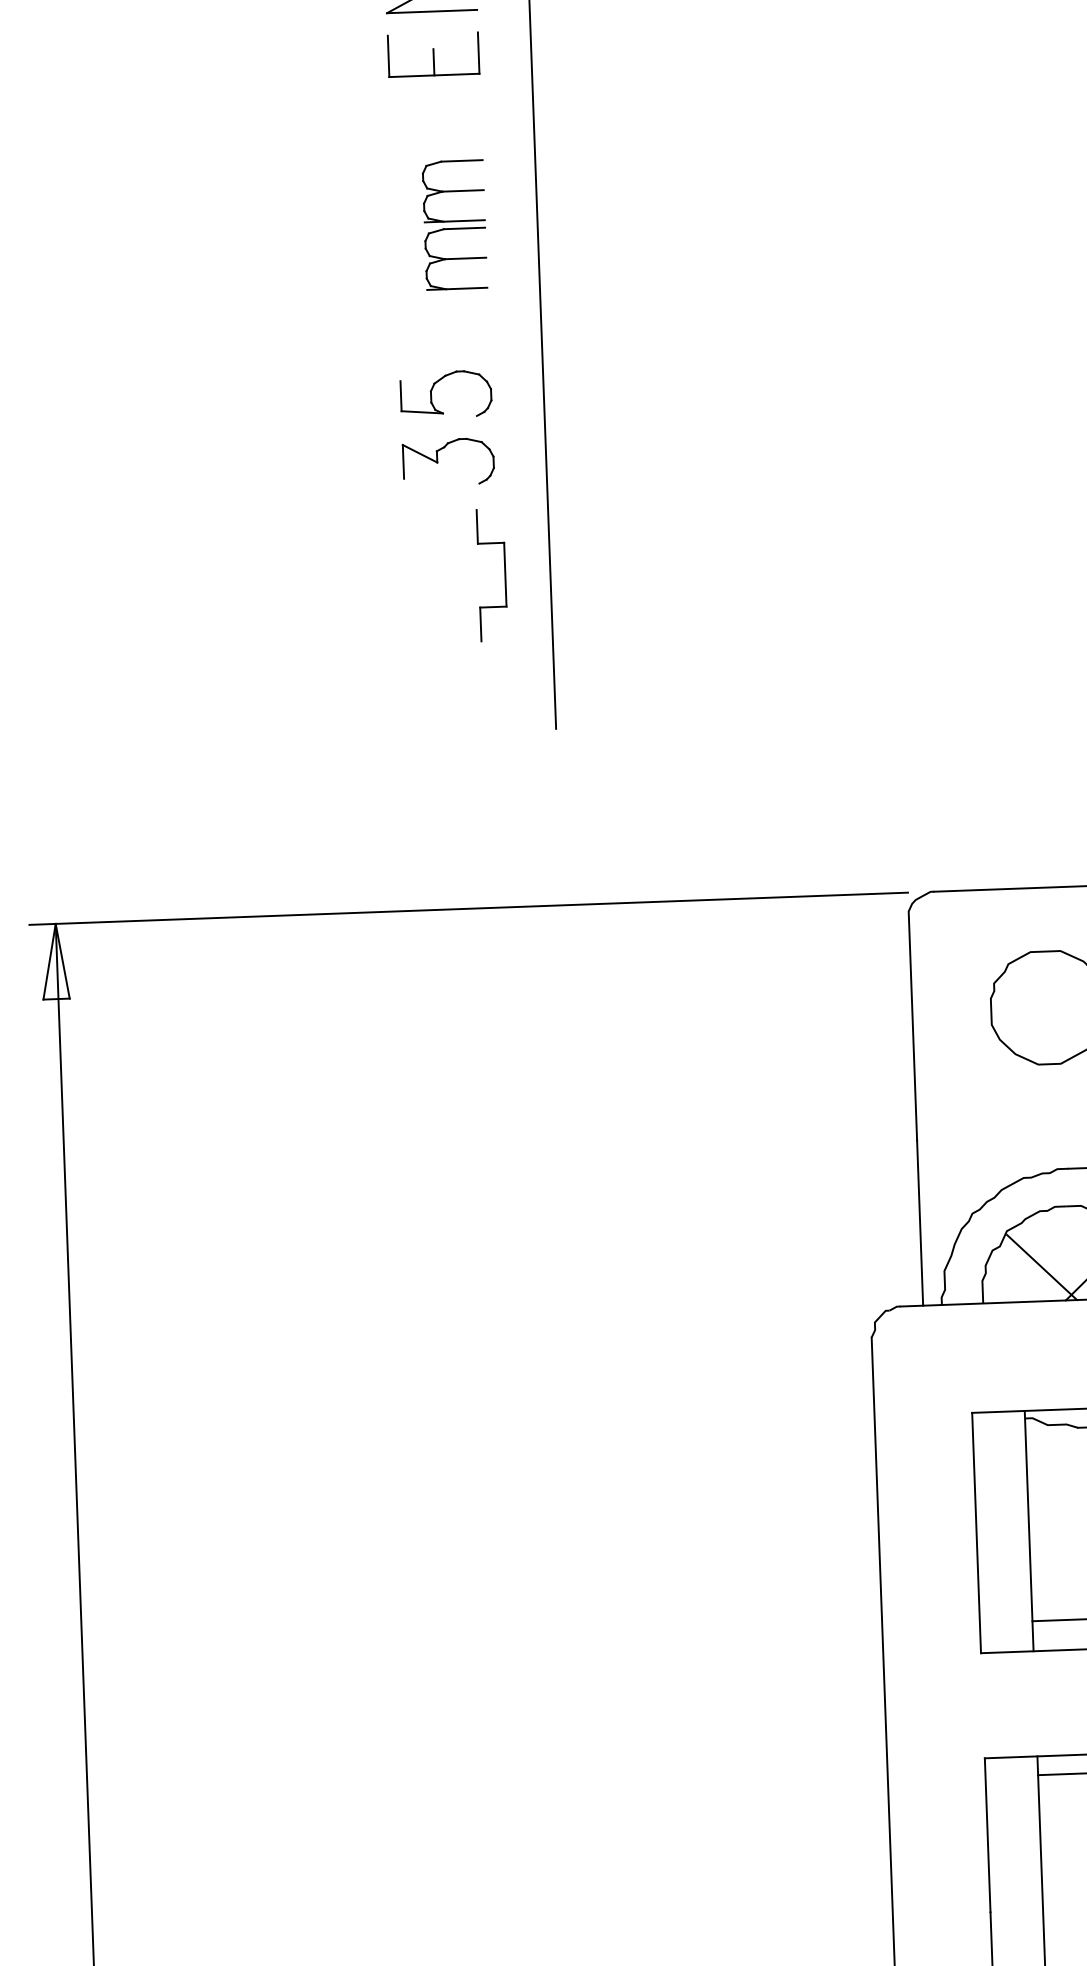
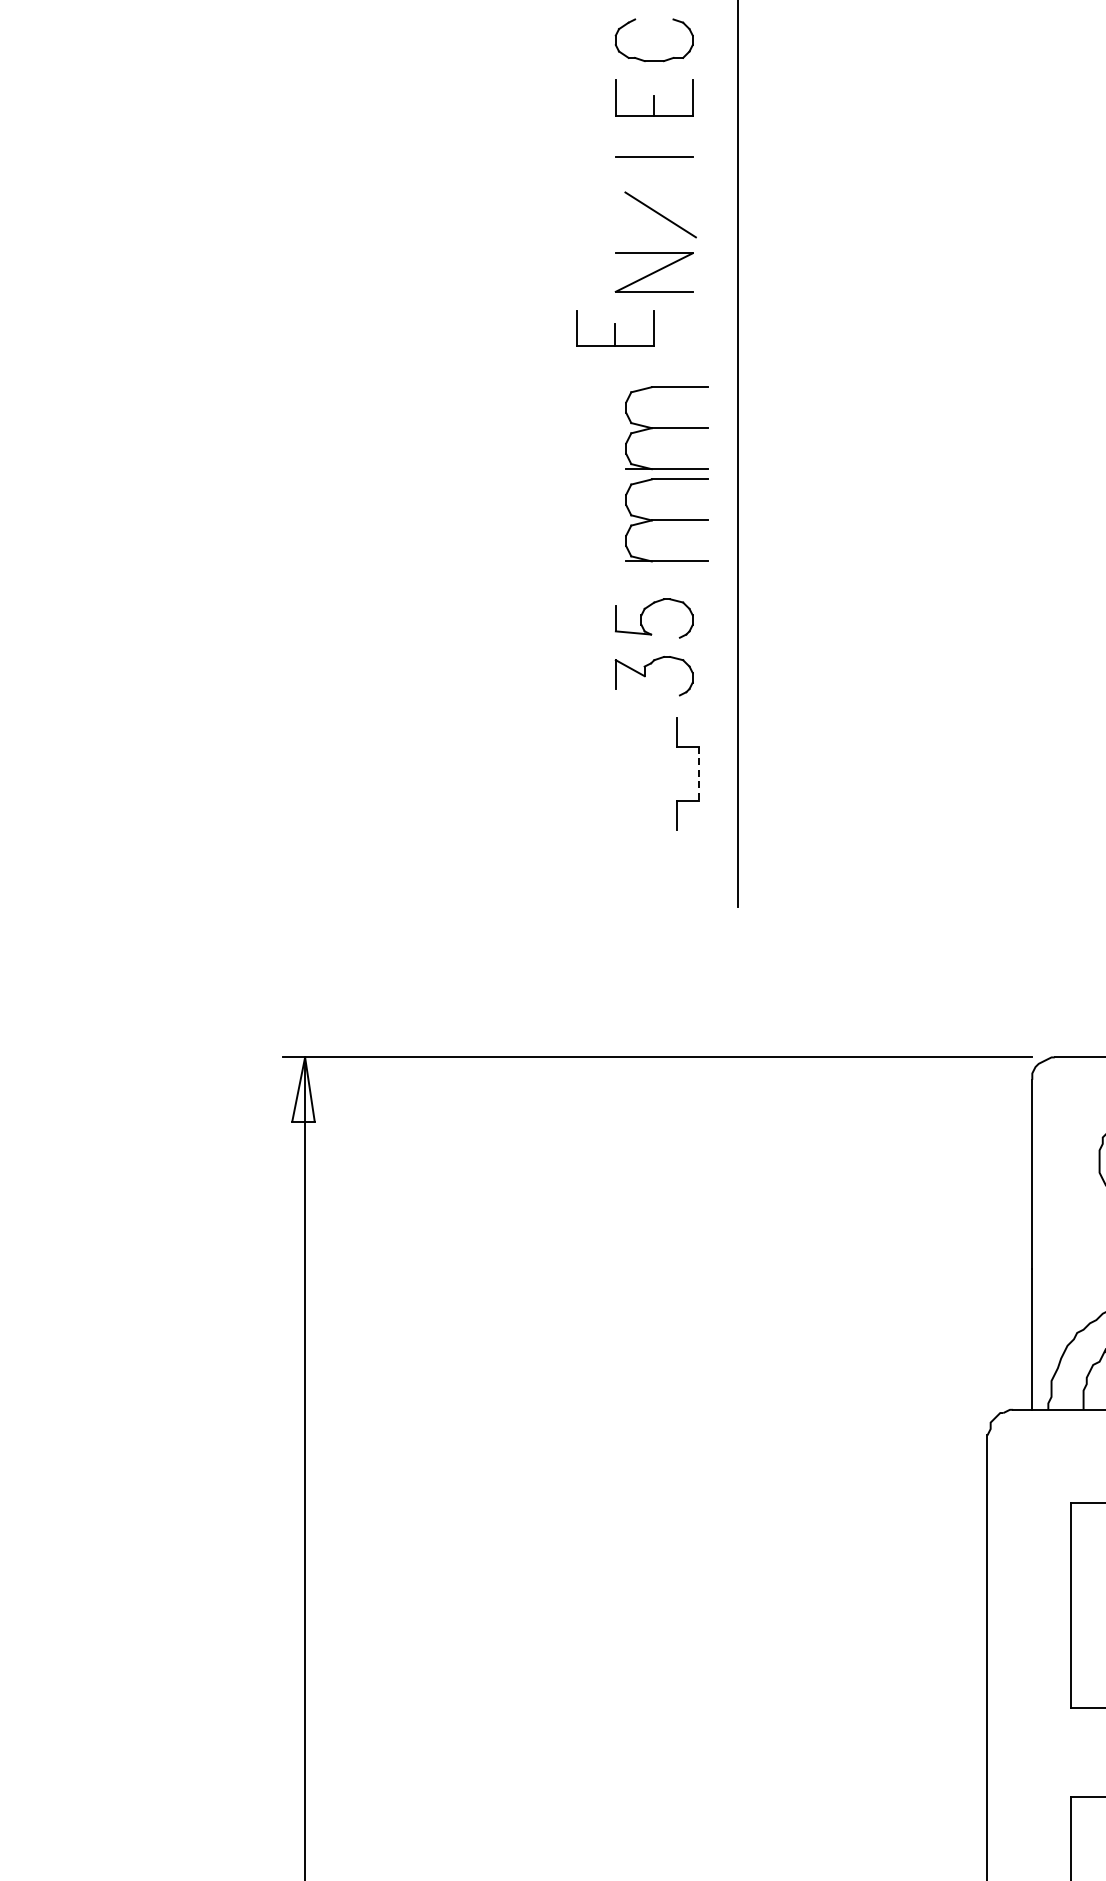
part: (433, 54) -> (615, 328), moved
part: (454, 225) -> (666, 474), size x1.6
line: (505, 575) -> (699, 774), solid -> dashed

